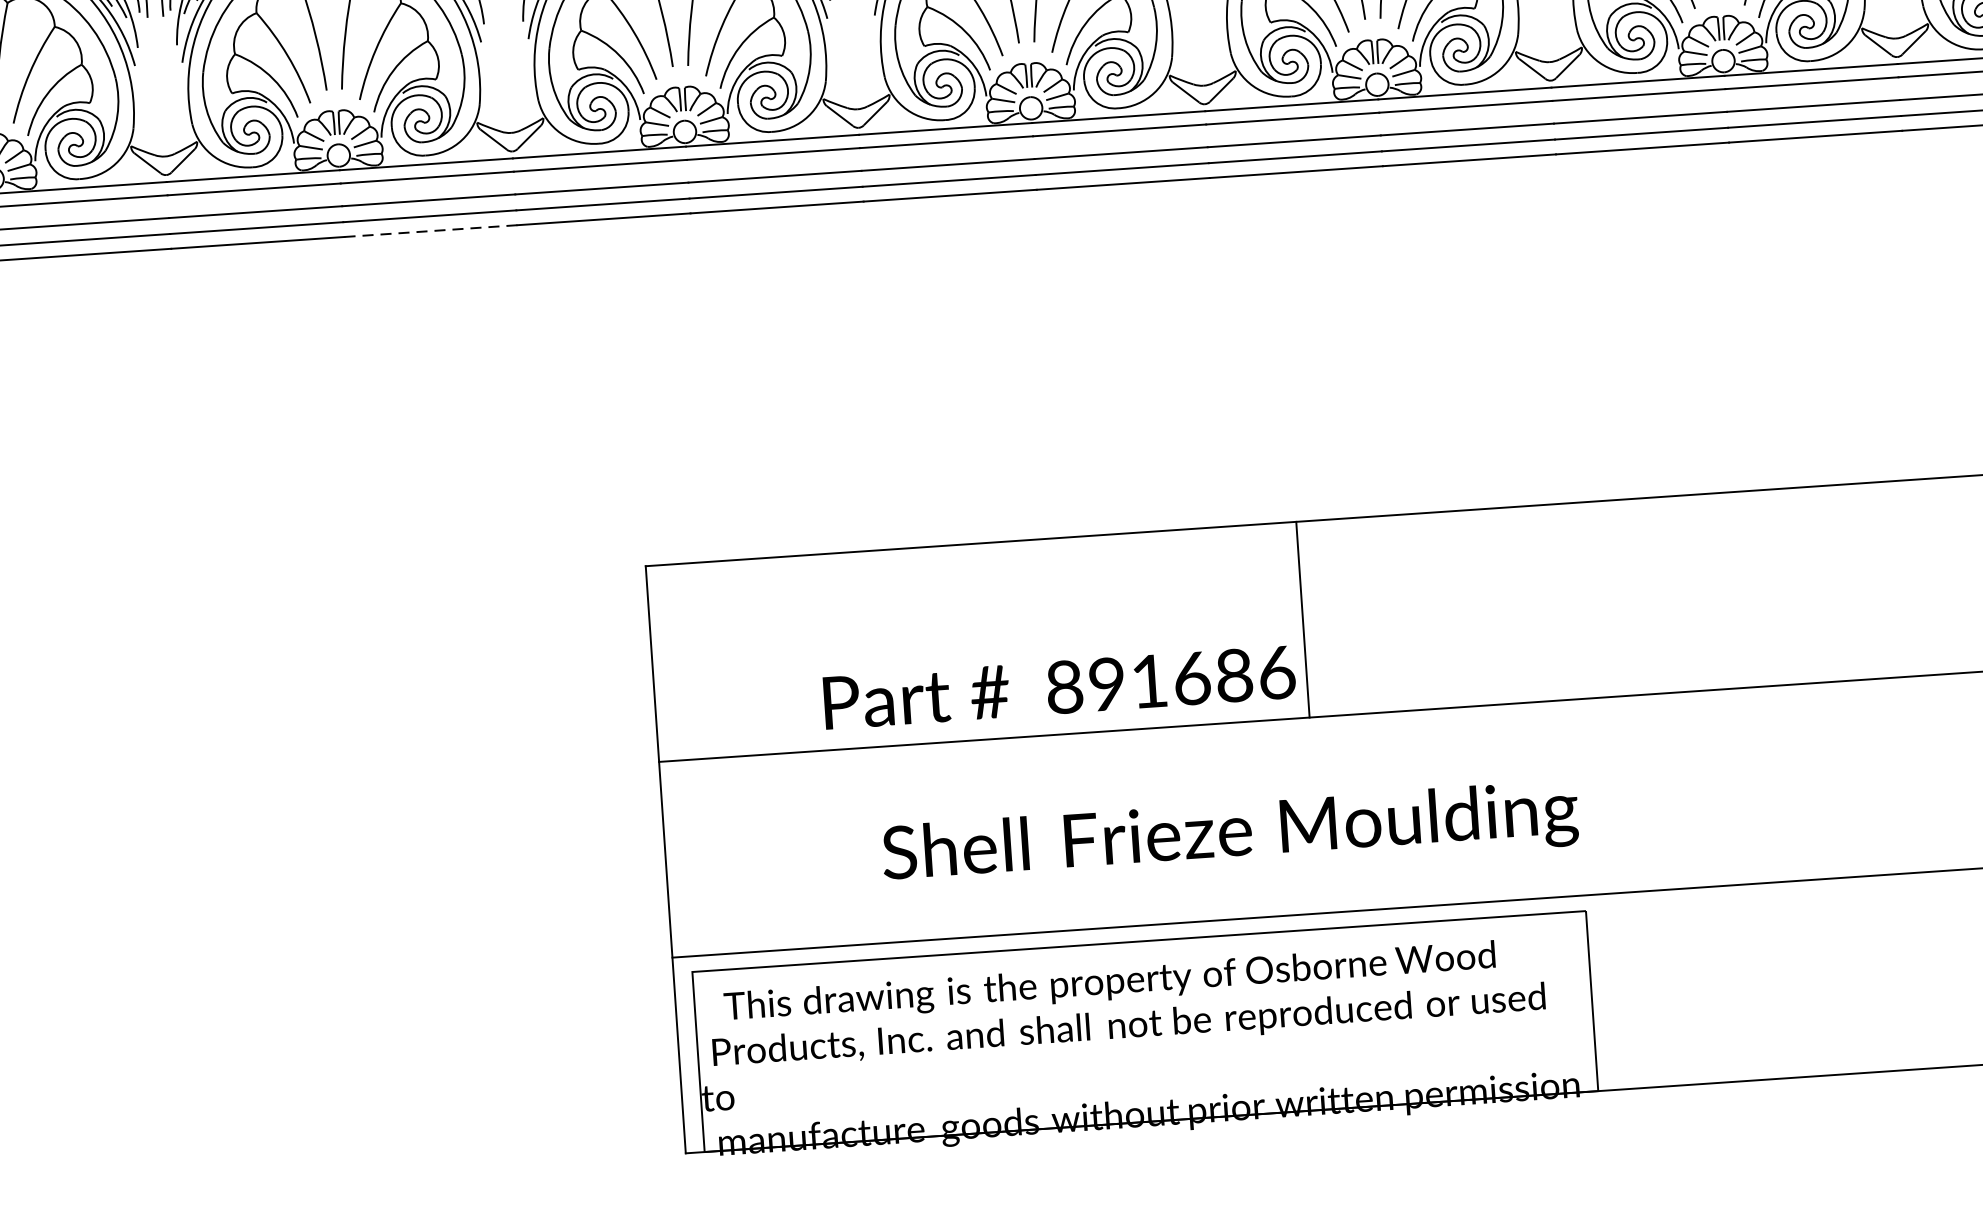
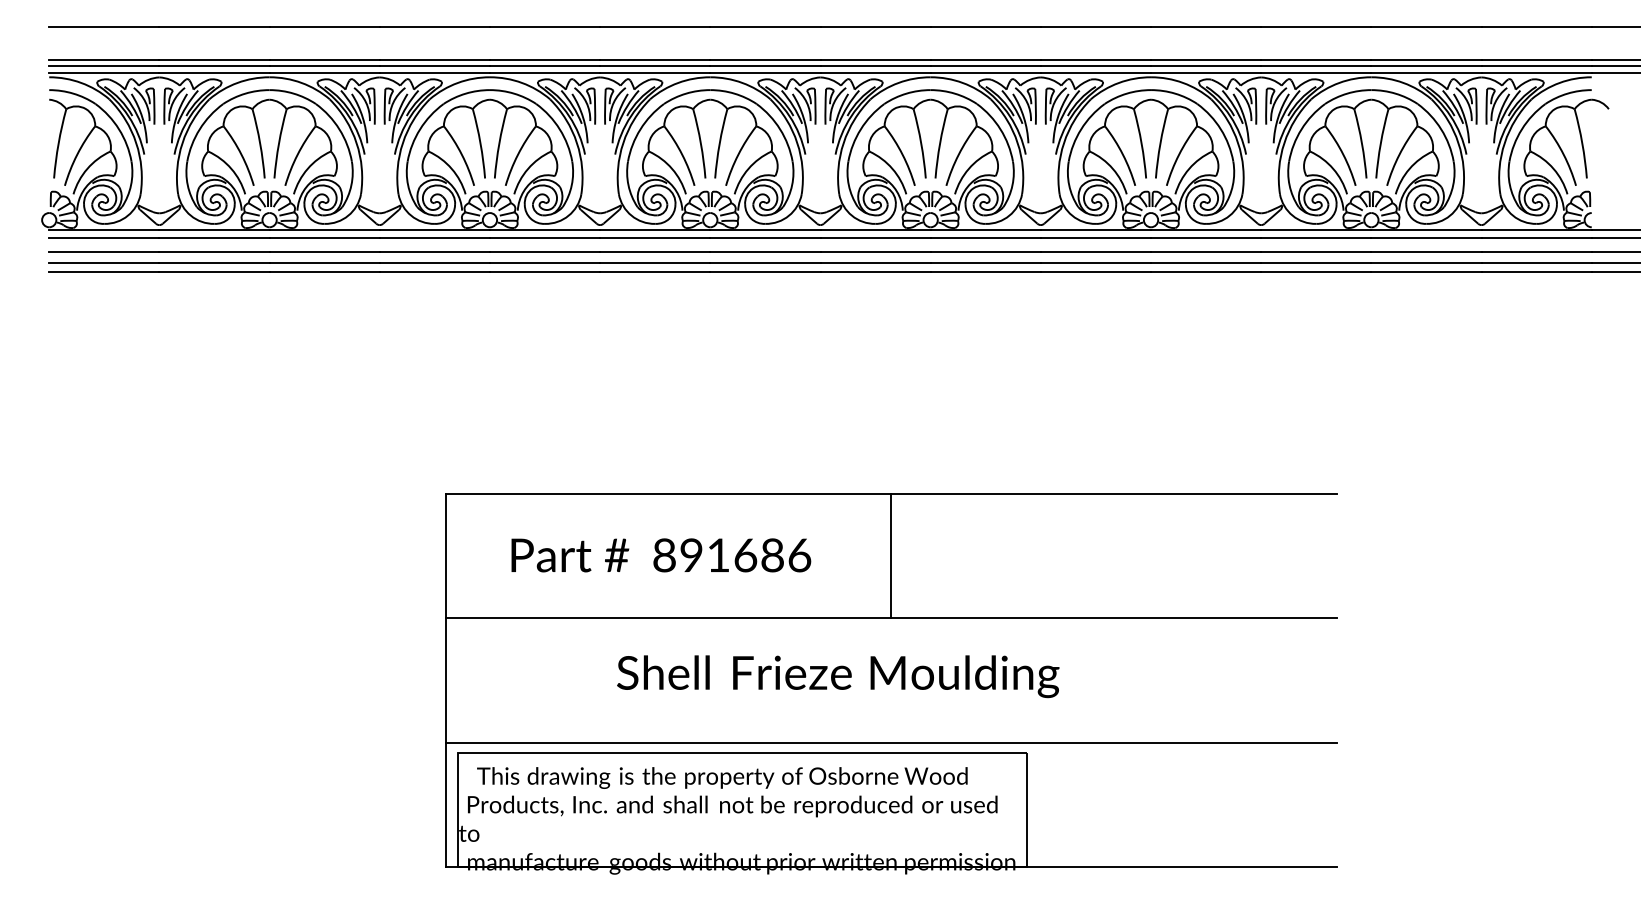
line: (430, 231) -> (324, 272), dashed -> solid
line: (1303, 619) -> (891, 555), moved
text: (1059, 687) -> (661, 555), moved
text: (1230, 835) -> (838, 676), moved

